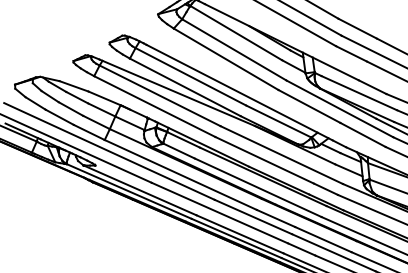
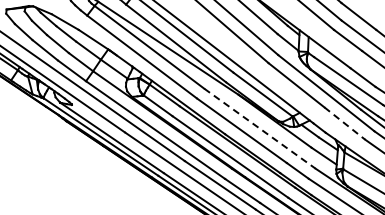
line: (363, 134) -> (345, 123), solid -> dashed
line: (281, 155) -> (259, 129), solid -> dashed

